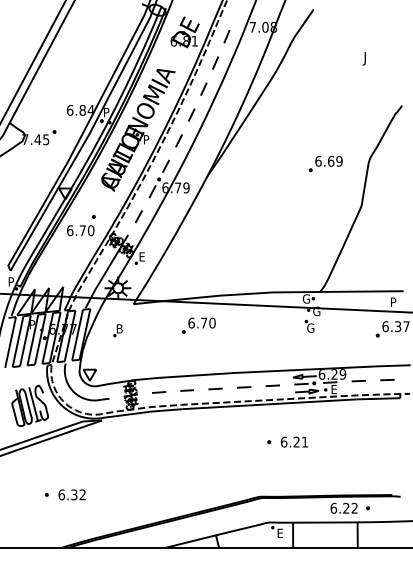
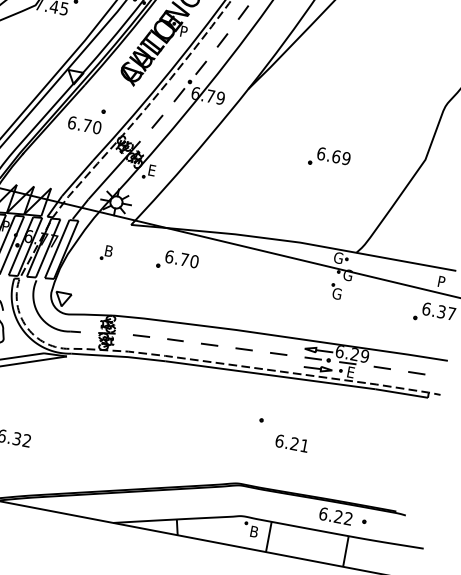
part: (325, 163) -> (329, 158), moved
part: (198, 325) -> (177, 261), moved
text: (294, 441) -> (292, 442), moved
text: (282, 532) -> (256, 531), E -> B

